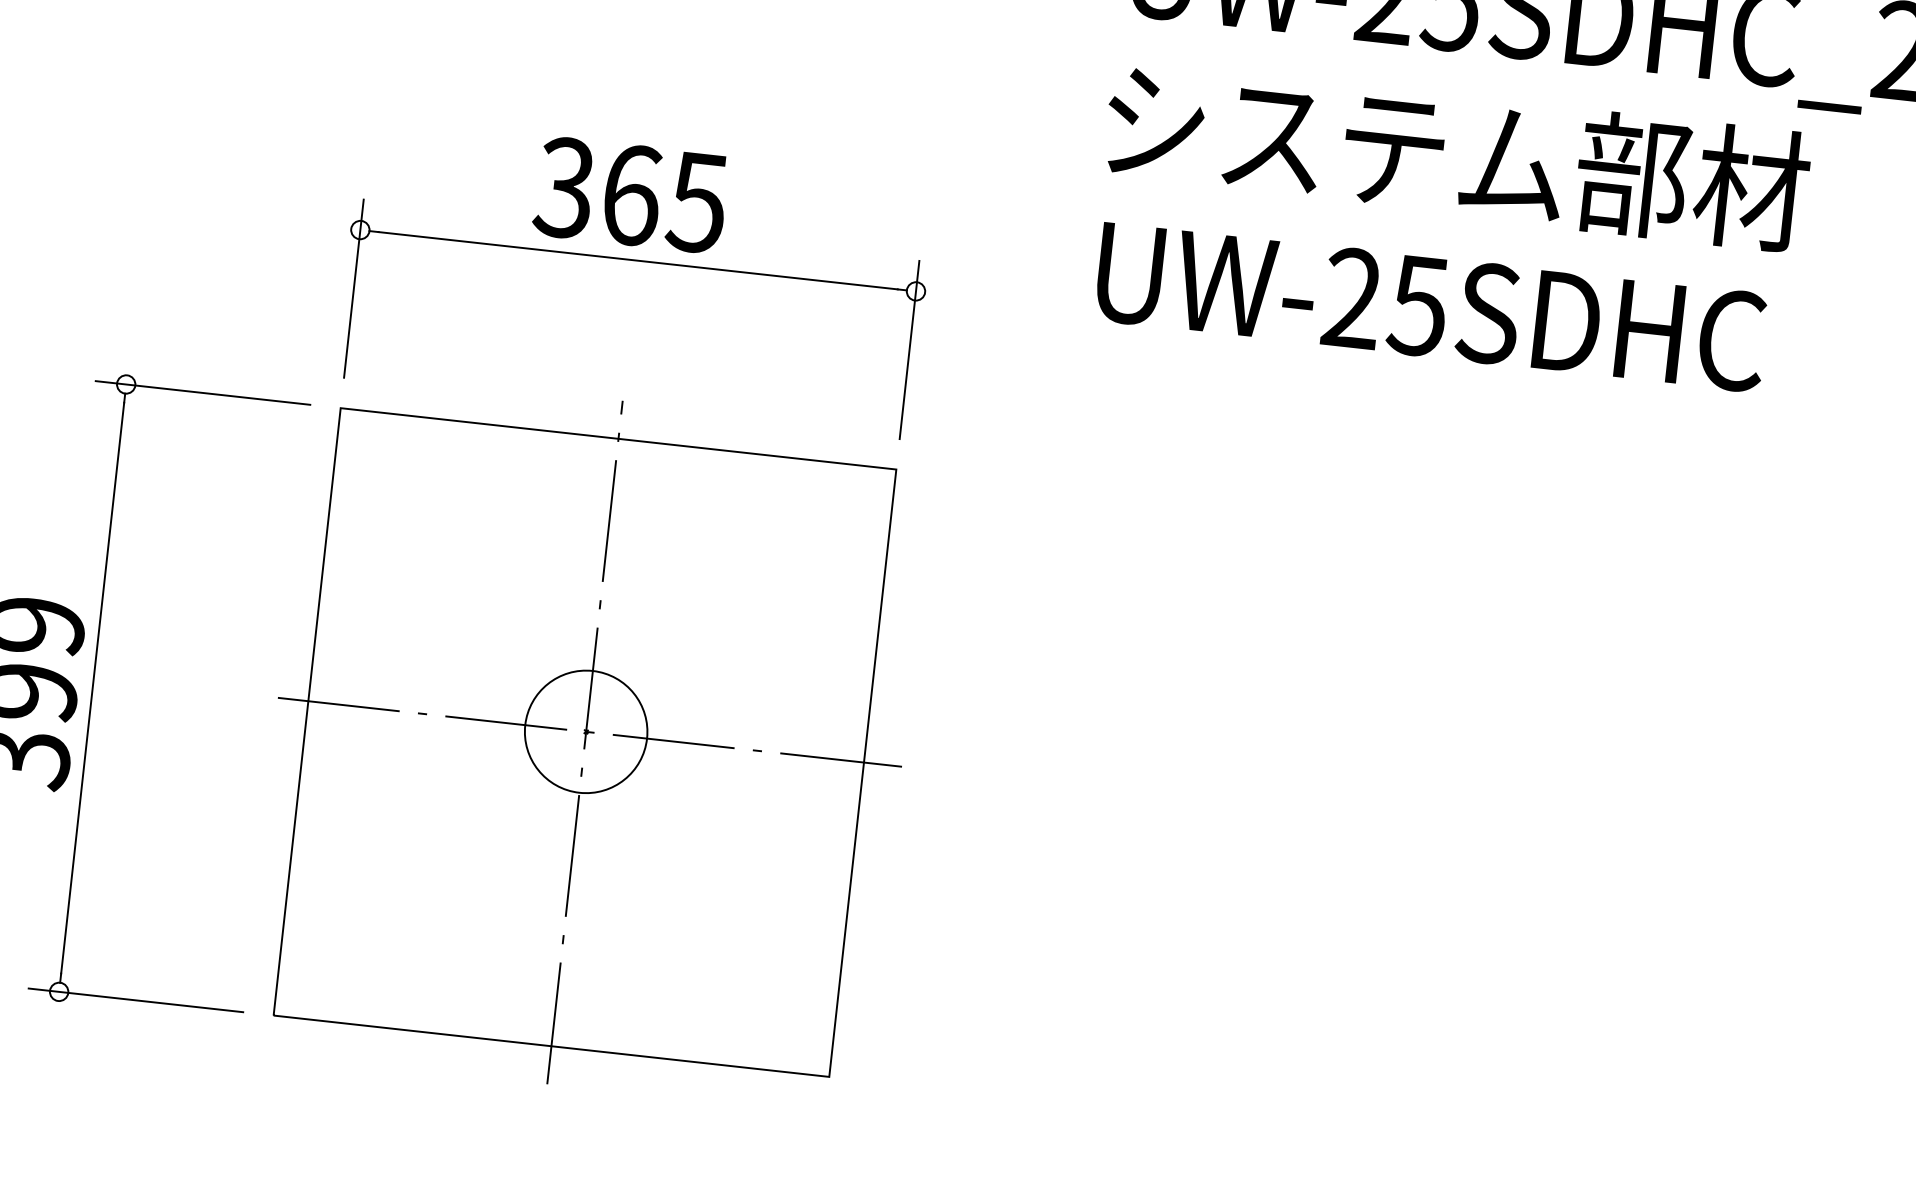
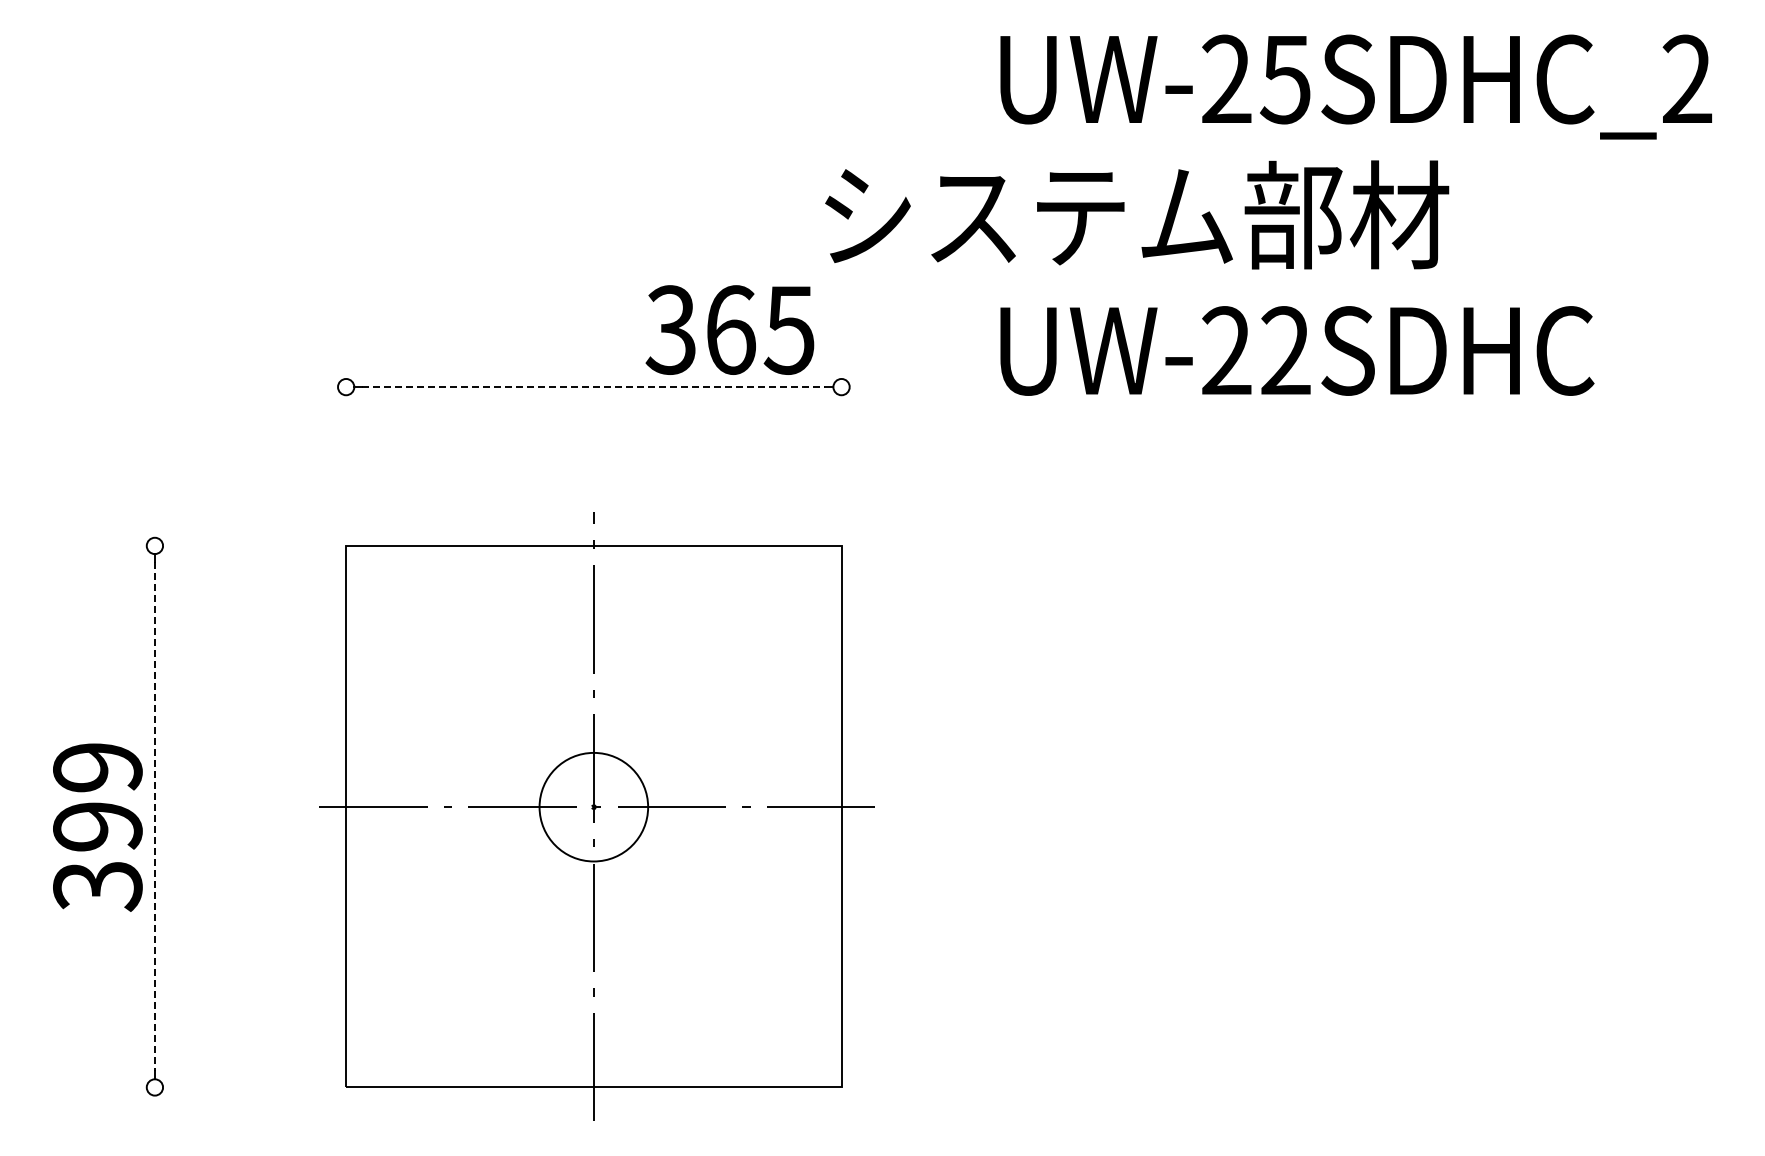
text: (1457, 155) -> (1137, 214), moved
text: (630, 194) -> (729, 329), moved
line: (638, 261) -> (594, 387), solid -> dashed
line: (354, 287) -> (346, 438), removed
text: (1417, 305) -> (1284, 350), UW-25SDHC -> UW-22SDHC
line: (909, 349) -> (841, 438), removed
line: (203, 392) -> (223, 545), removed
line: (92, 689) -> (154, 817), solid -> dashed
line: (136, 1000) -> (223, 1087), removed

